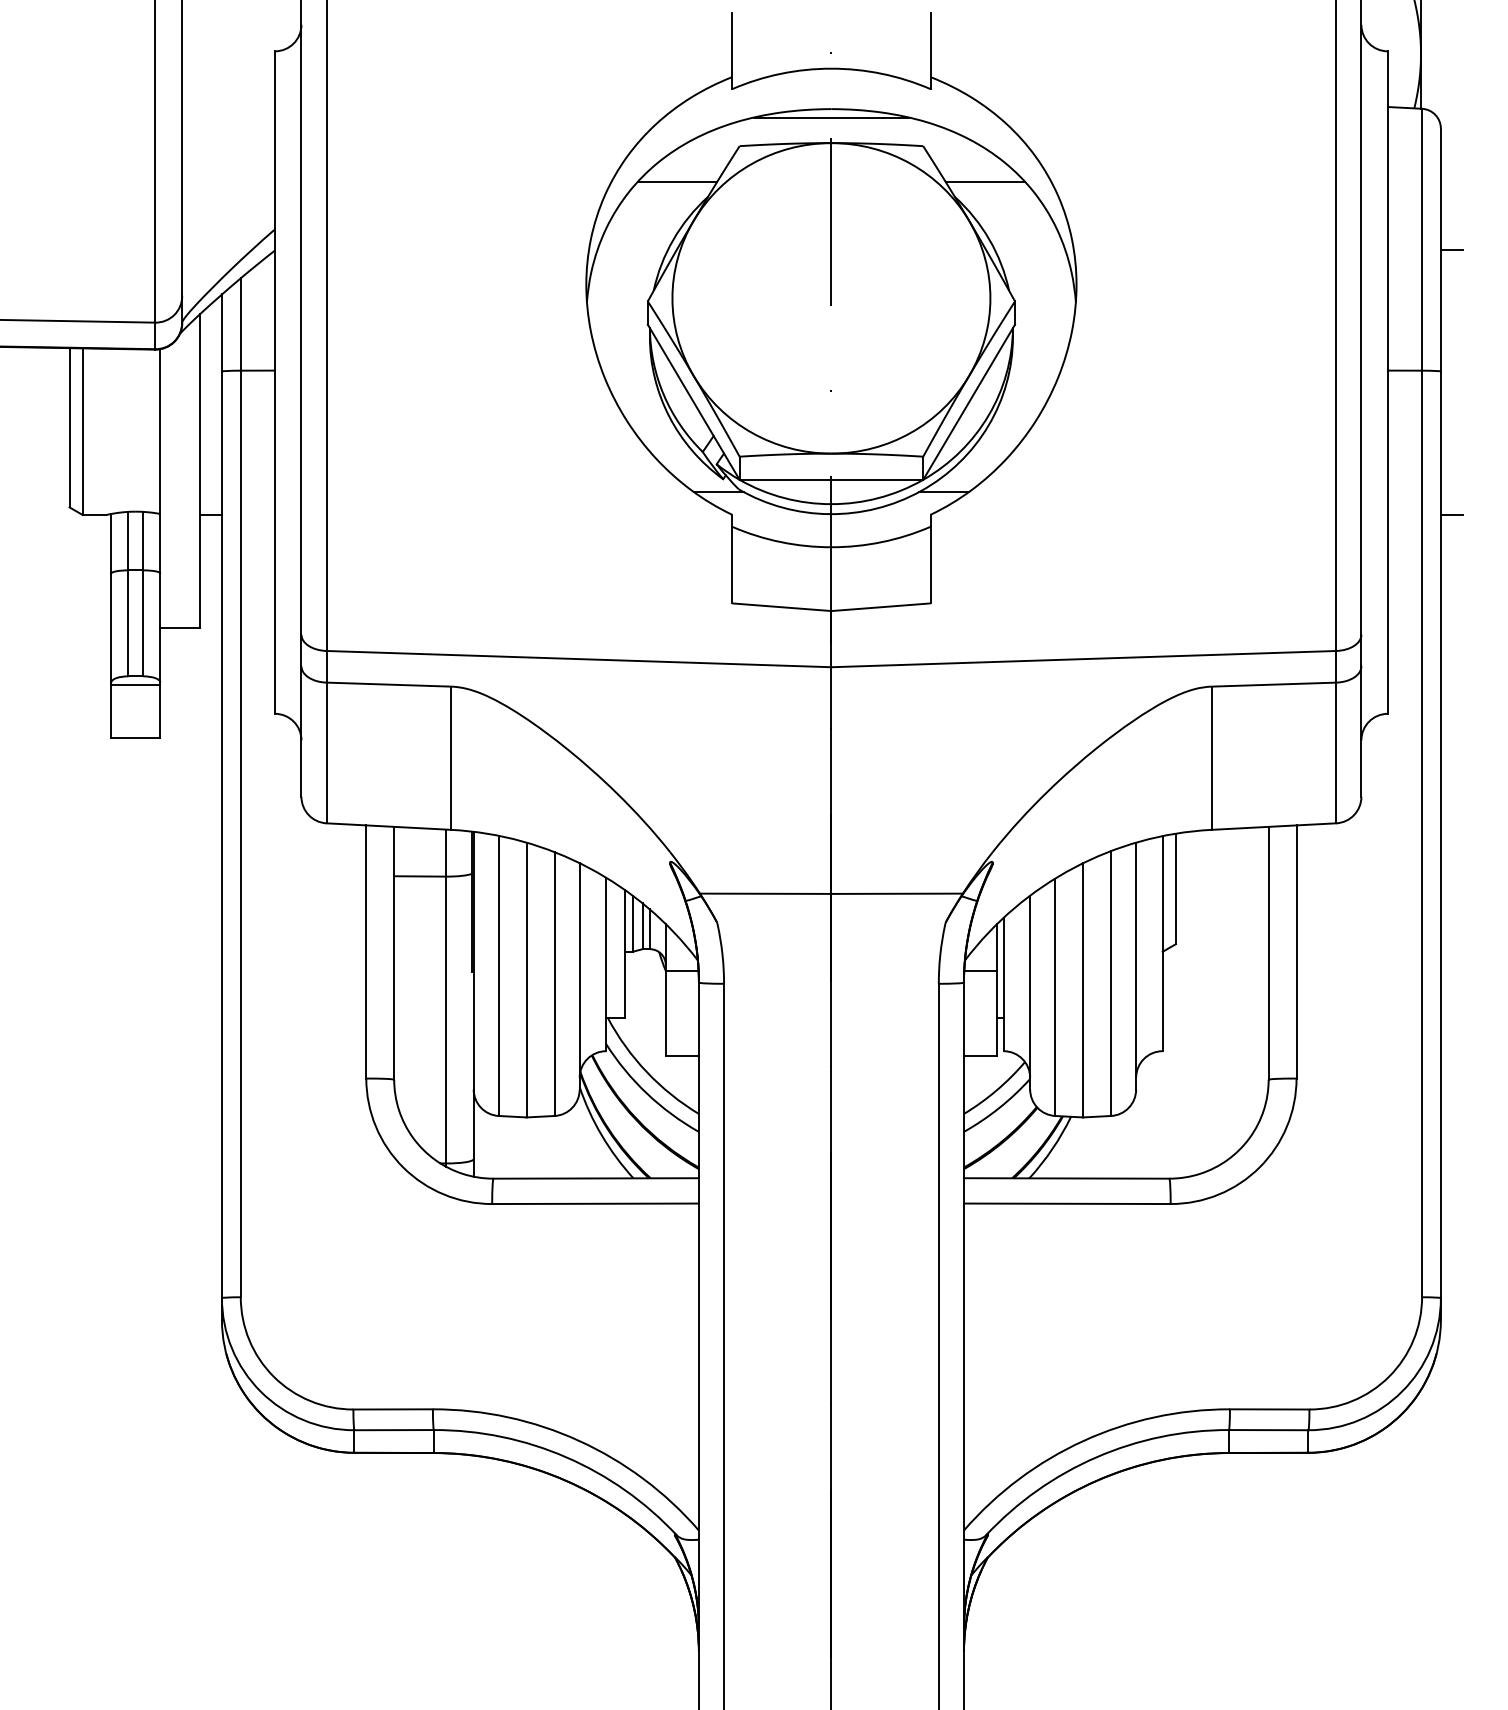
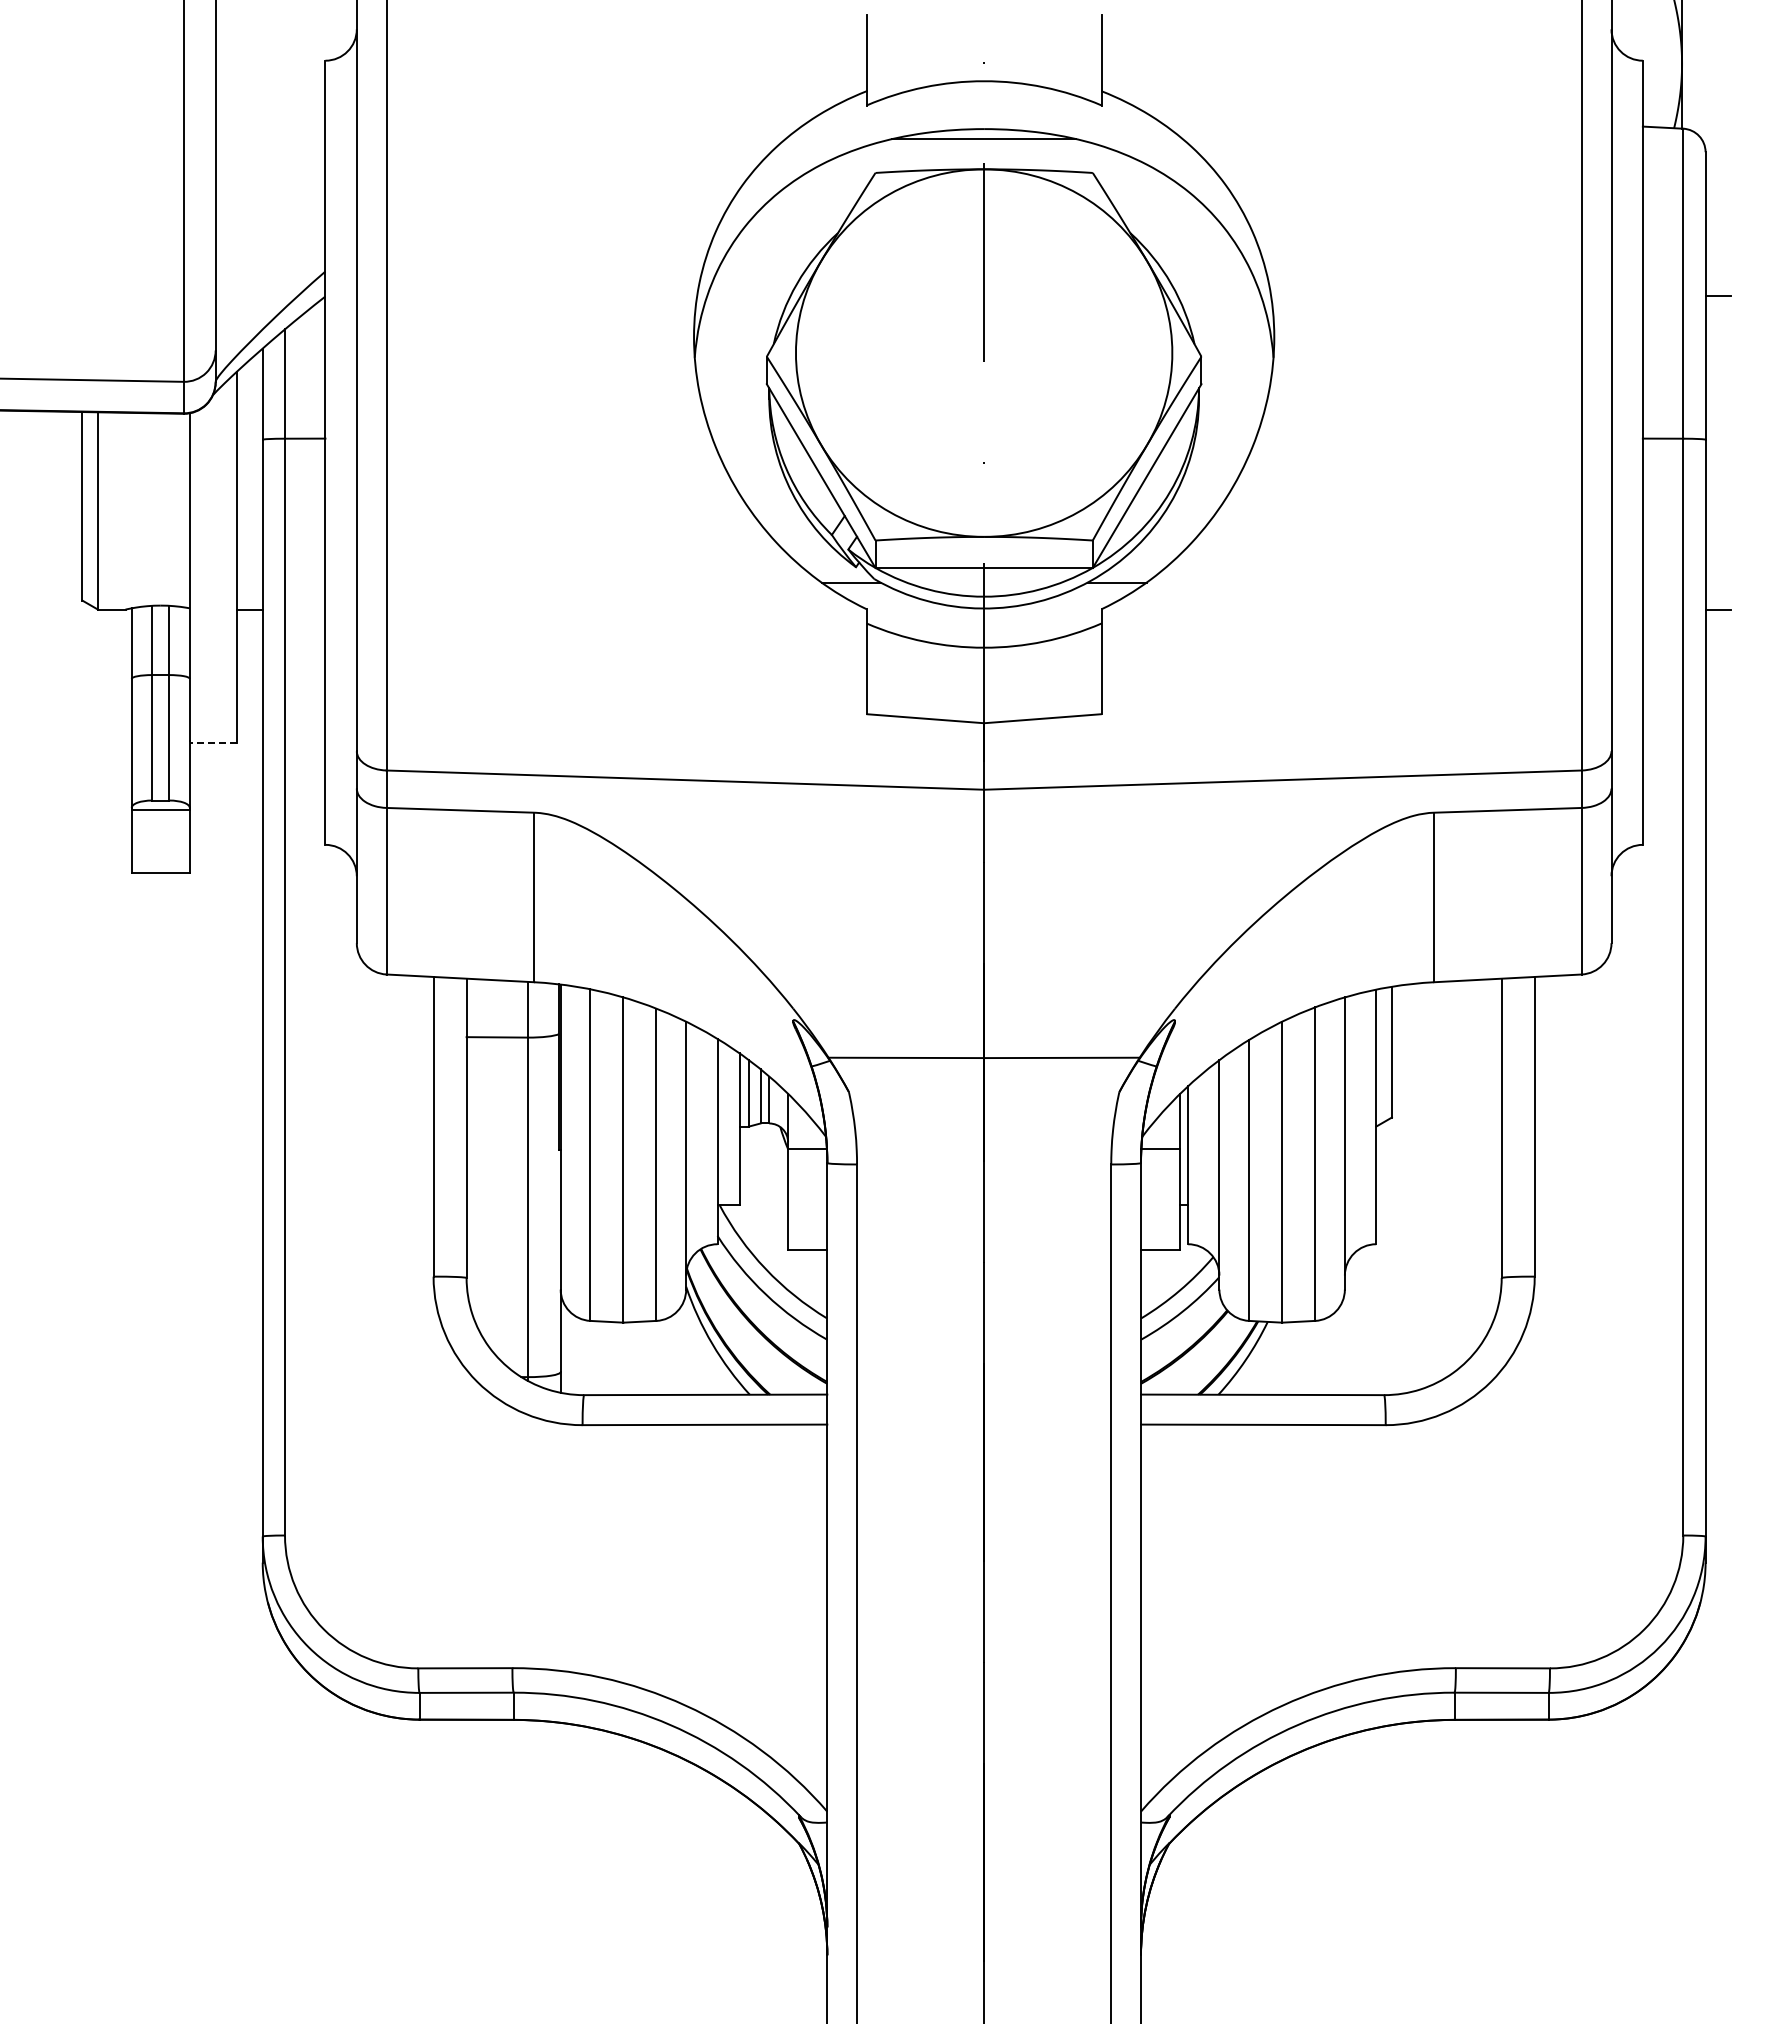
line: (677, 181) -> (802, 214), removed
line: (985, 181) -> (1166, 214), removed
line: (180, 627) -> (213, 742), solid -> dashed

